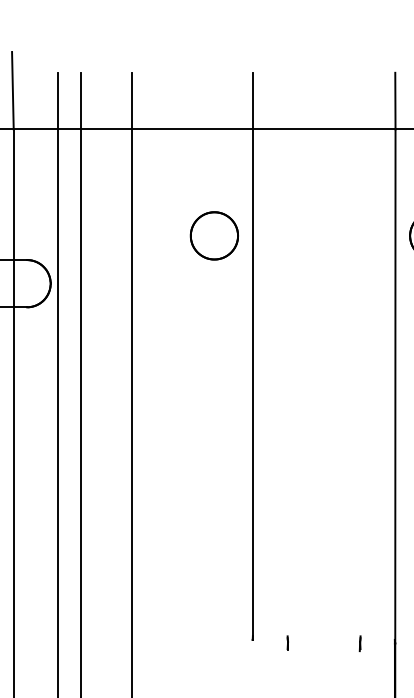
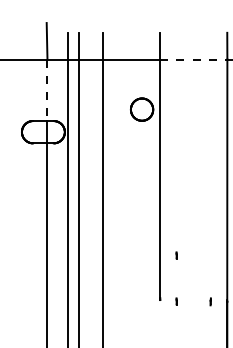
line: (323, 129) -> (193, 59), solid -> dashed
line: (13, 195) -> (47, 90), solid -> dashed
part: (287, 545) -> (176, 255), added

